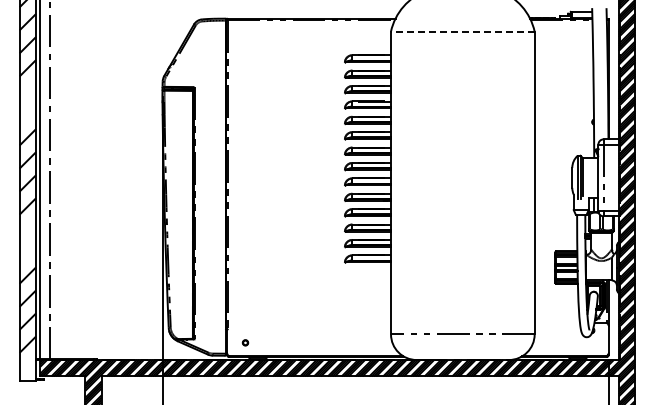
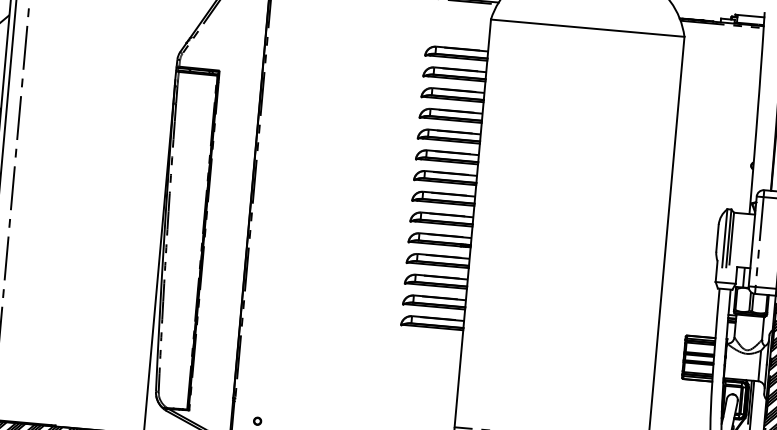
line: (462, 31) -> (587, 27), dashed -> solid

